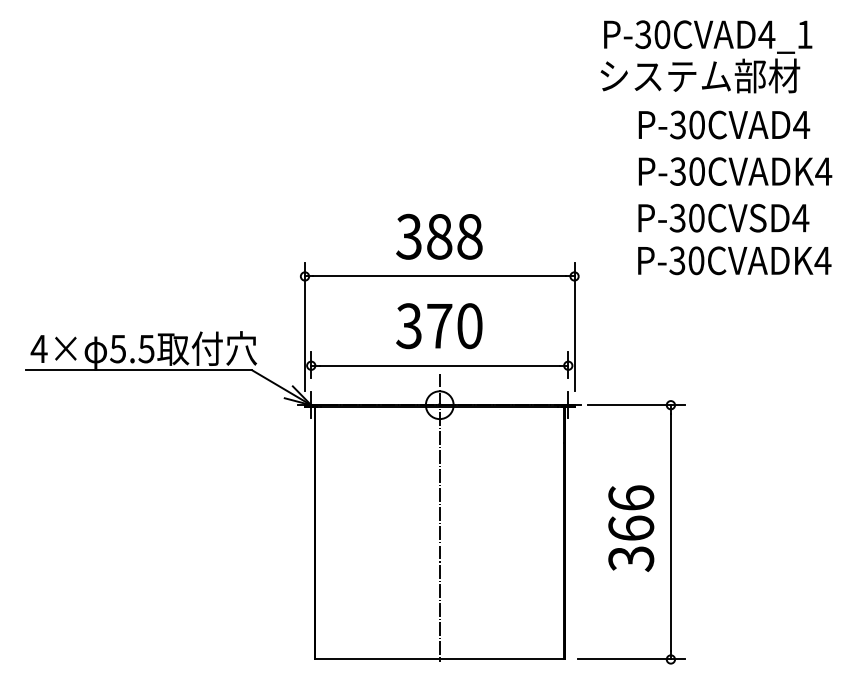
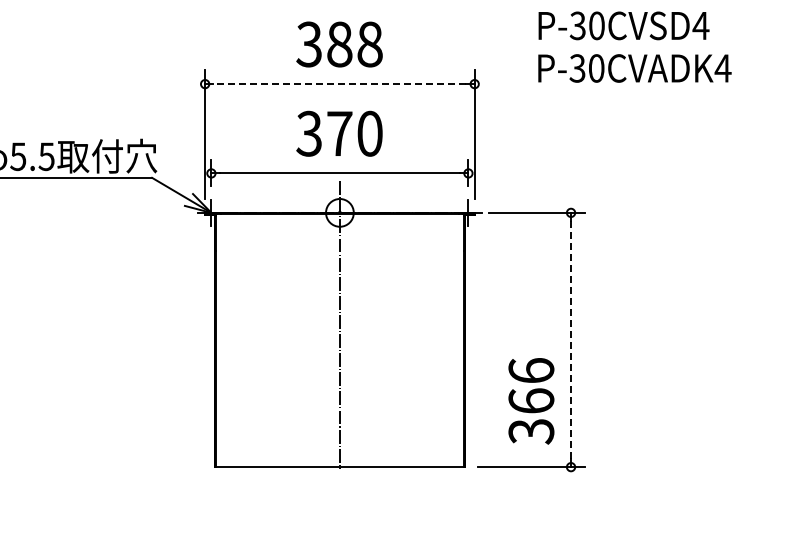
line: (439, 276) -> (339, 84), solid -> dashed
text: (631, 528) -> (531, 401), moved
line: (670, 532) -> (570, 340), solid -> dashed

